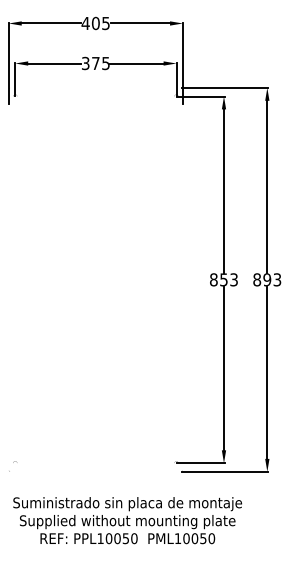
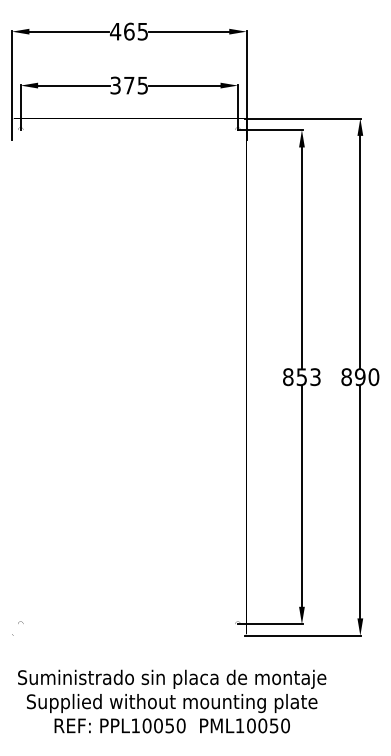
text: (96, 23) -> (129, 31), 405 -> 465
text: (277, 280) -> (373, 377), 893 -> 890

